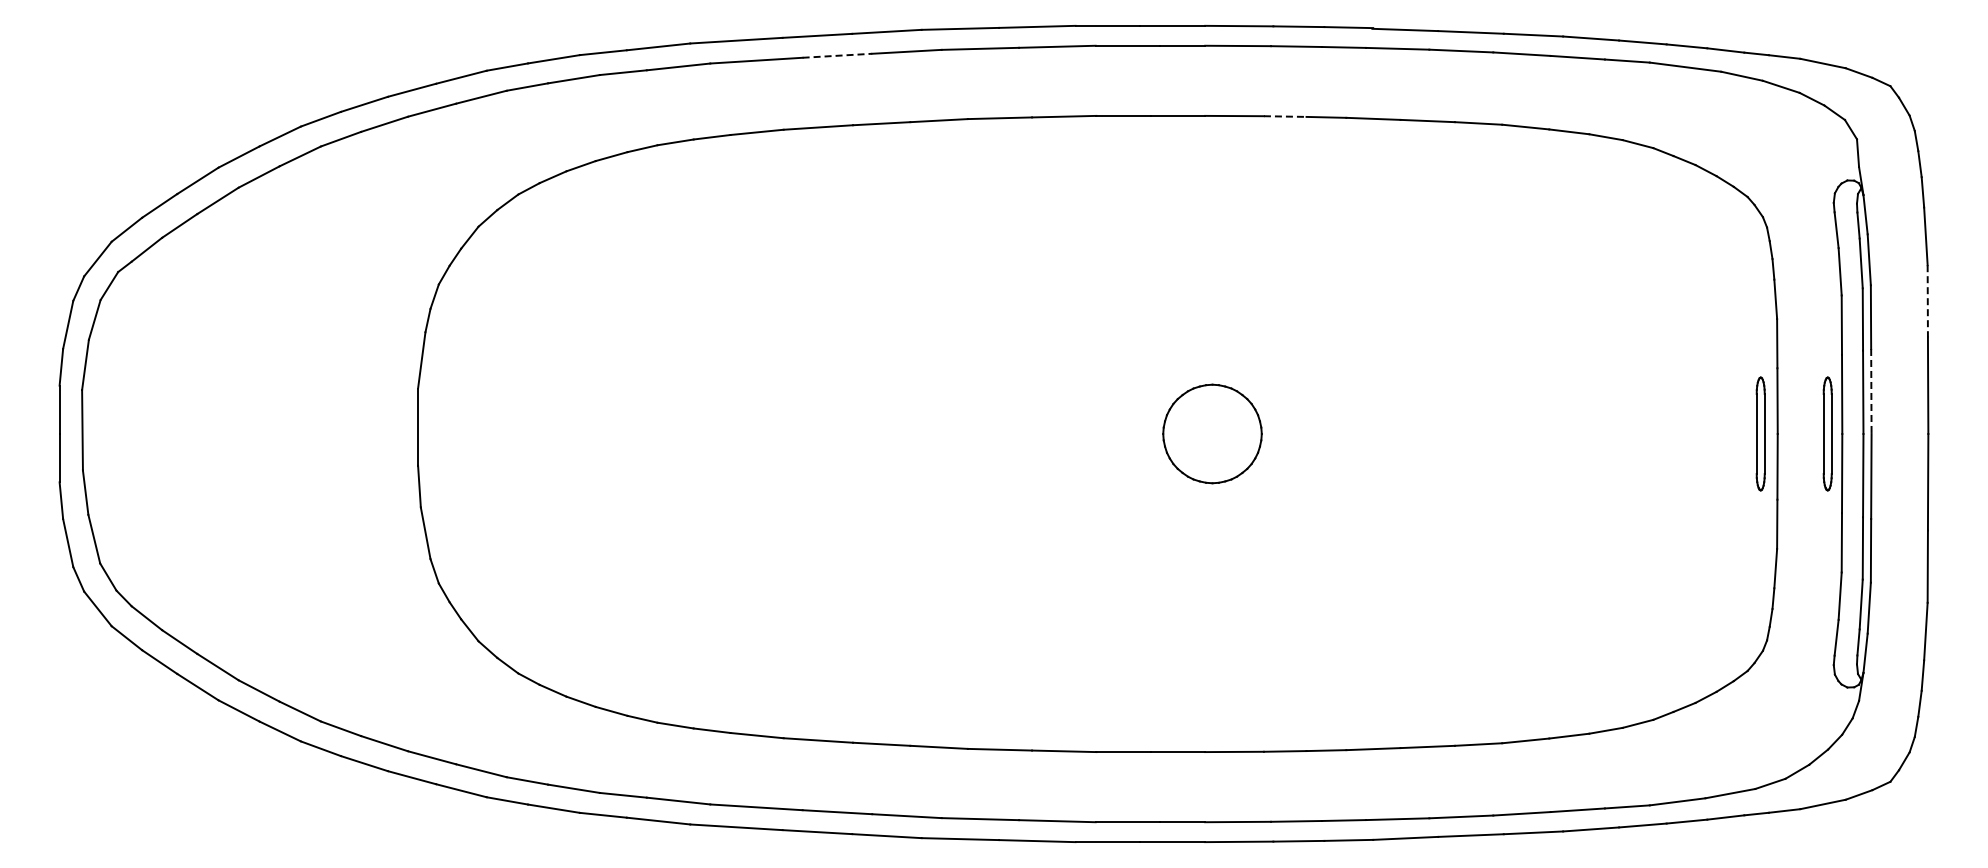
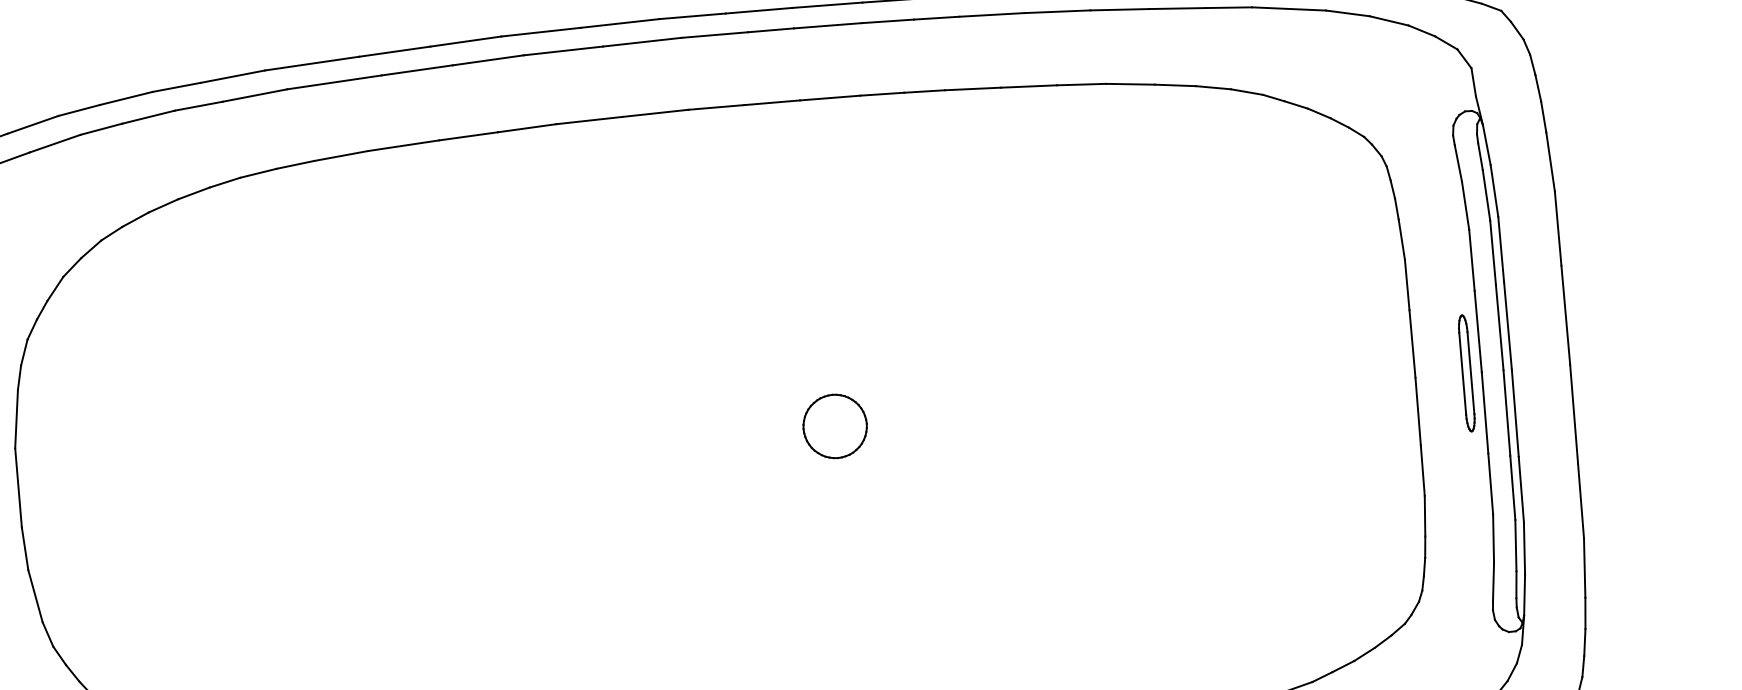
line: (837, 55) -> (417, 70), dashed -> solid
line: (1285, 116) -> (882, 94), dashed -> solid
line: (1927, 301) -> (1557, 228), dashed -> solid
line: (1871, 391) -> (1508, 326), dashed -> solid
part: (1212, 433) -> (834, 425), size x0.62
part: (1760, 433) -> (1397, 378), removed

